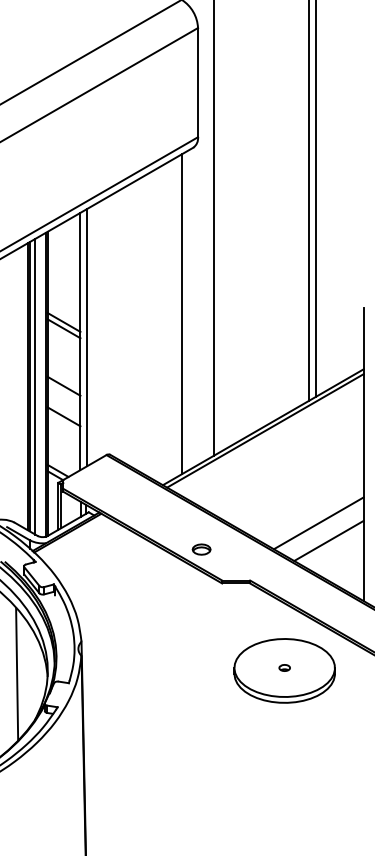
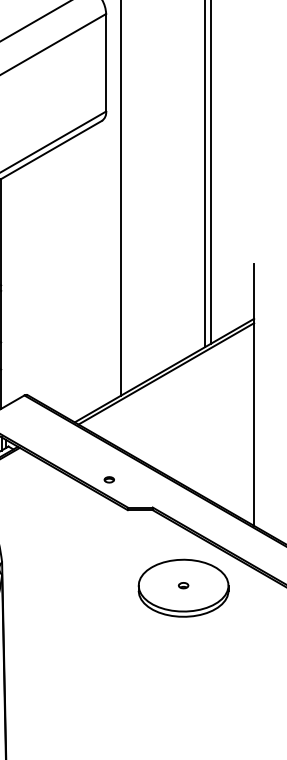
line: (181, 314) -> (91, 269), removed
line: (87, 337) -> (7, 290), removed
line: (318, 523) -> (213, 456), removed
line: (328, 540) -> (222, 471), removed
part: (201, 549) -> (109, 479), size x0.6

